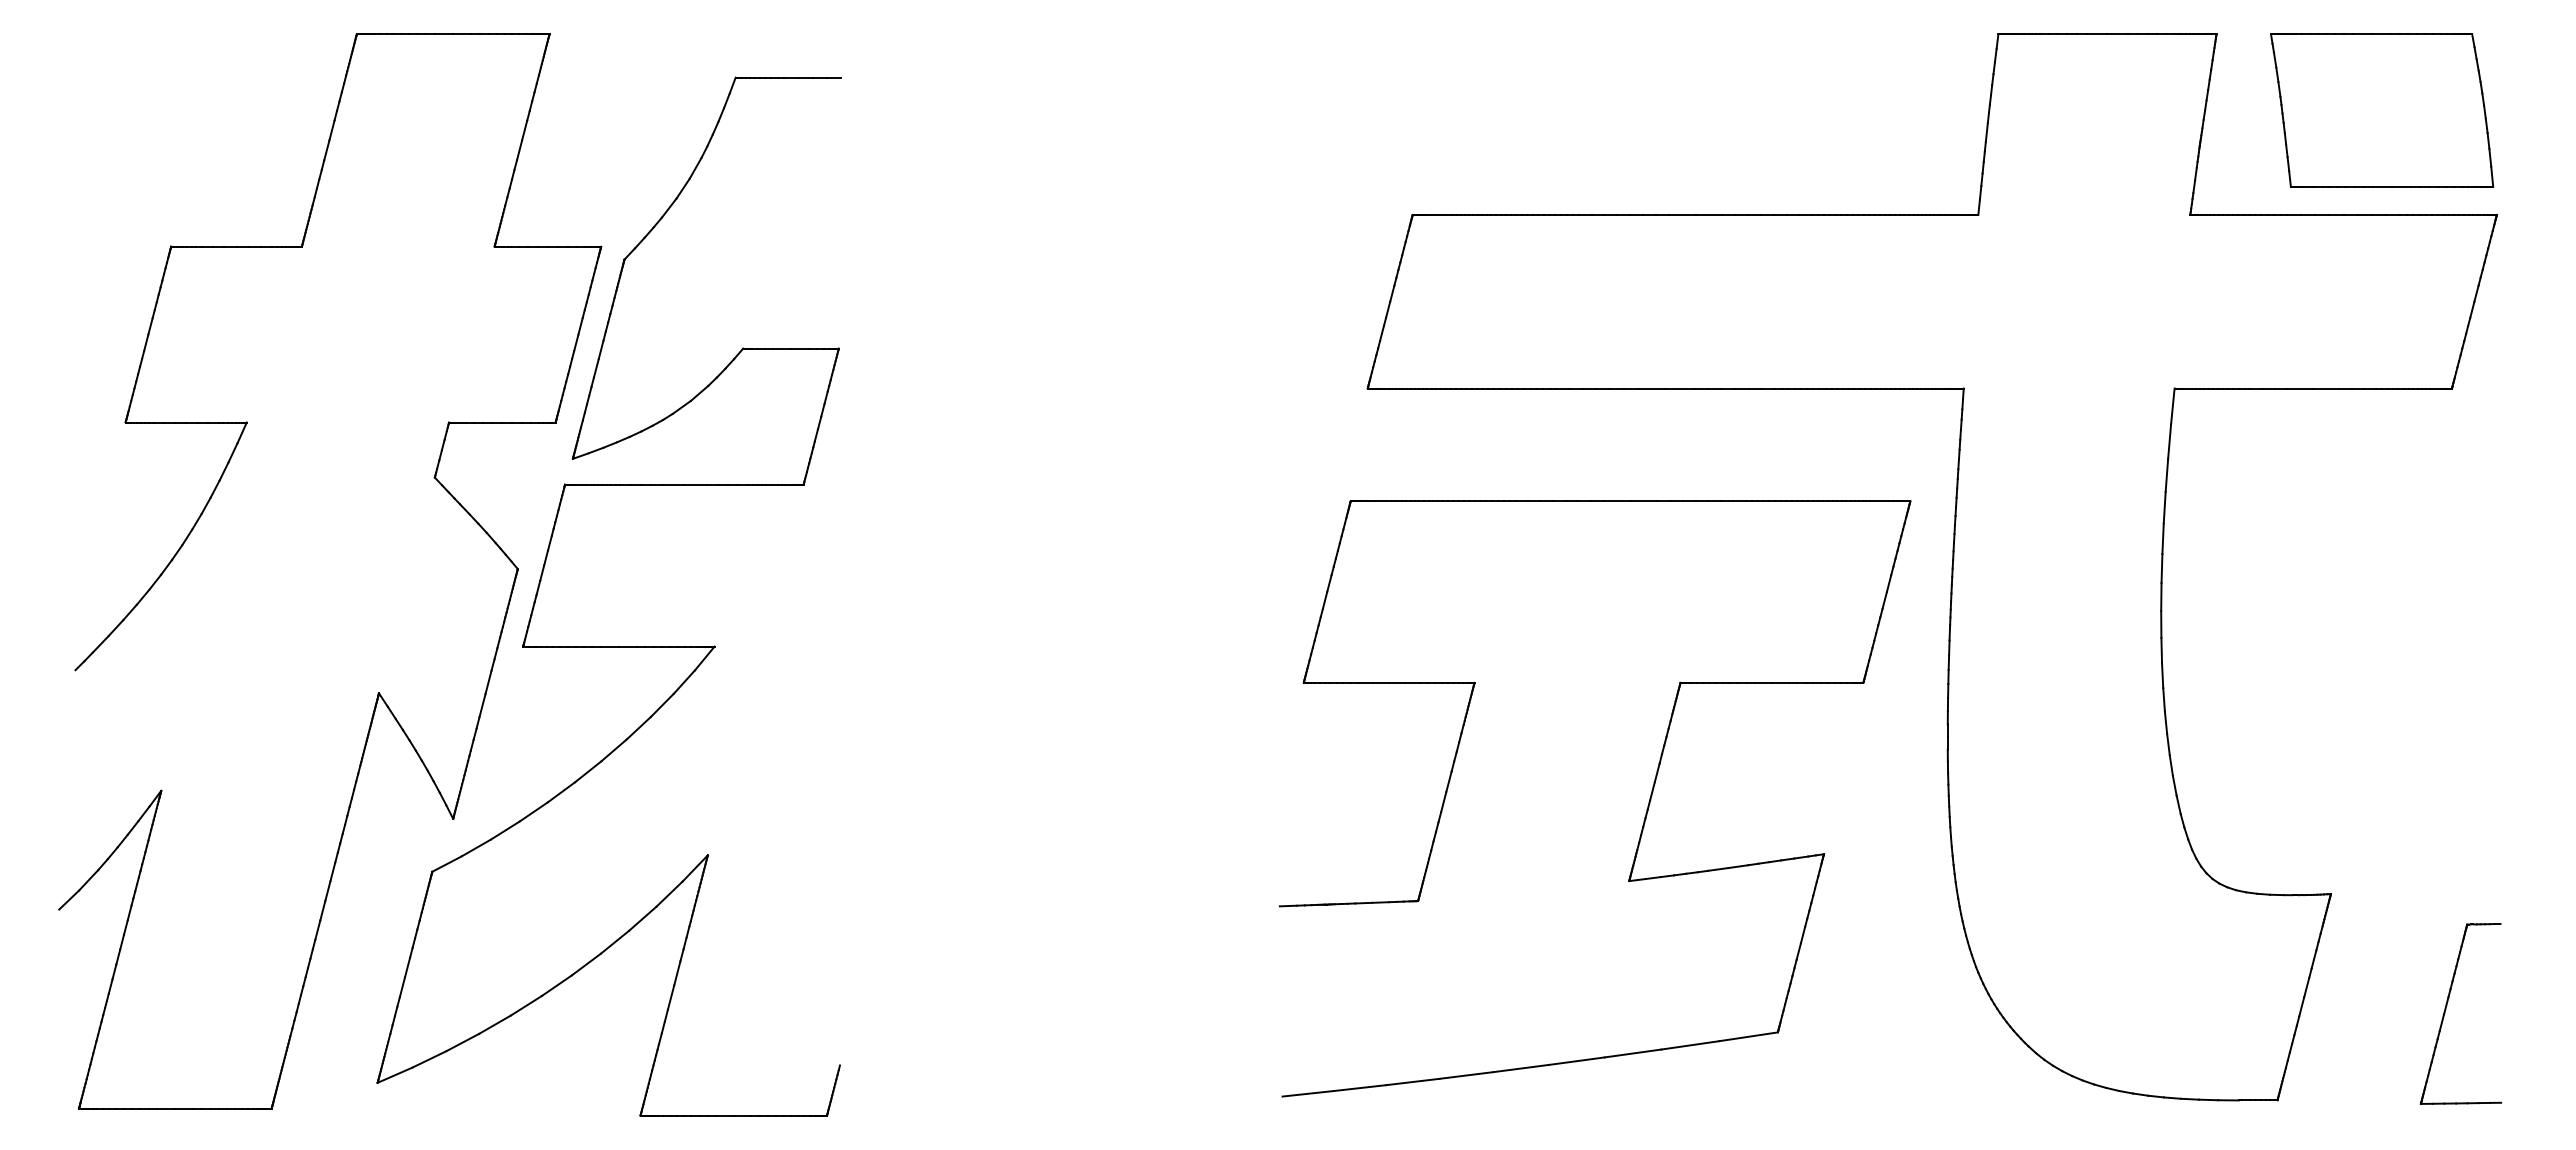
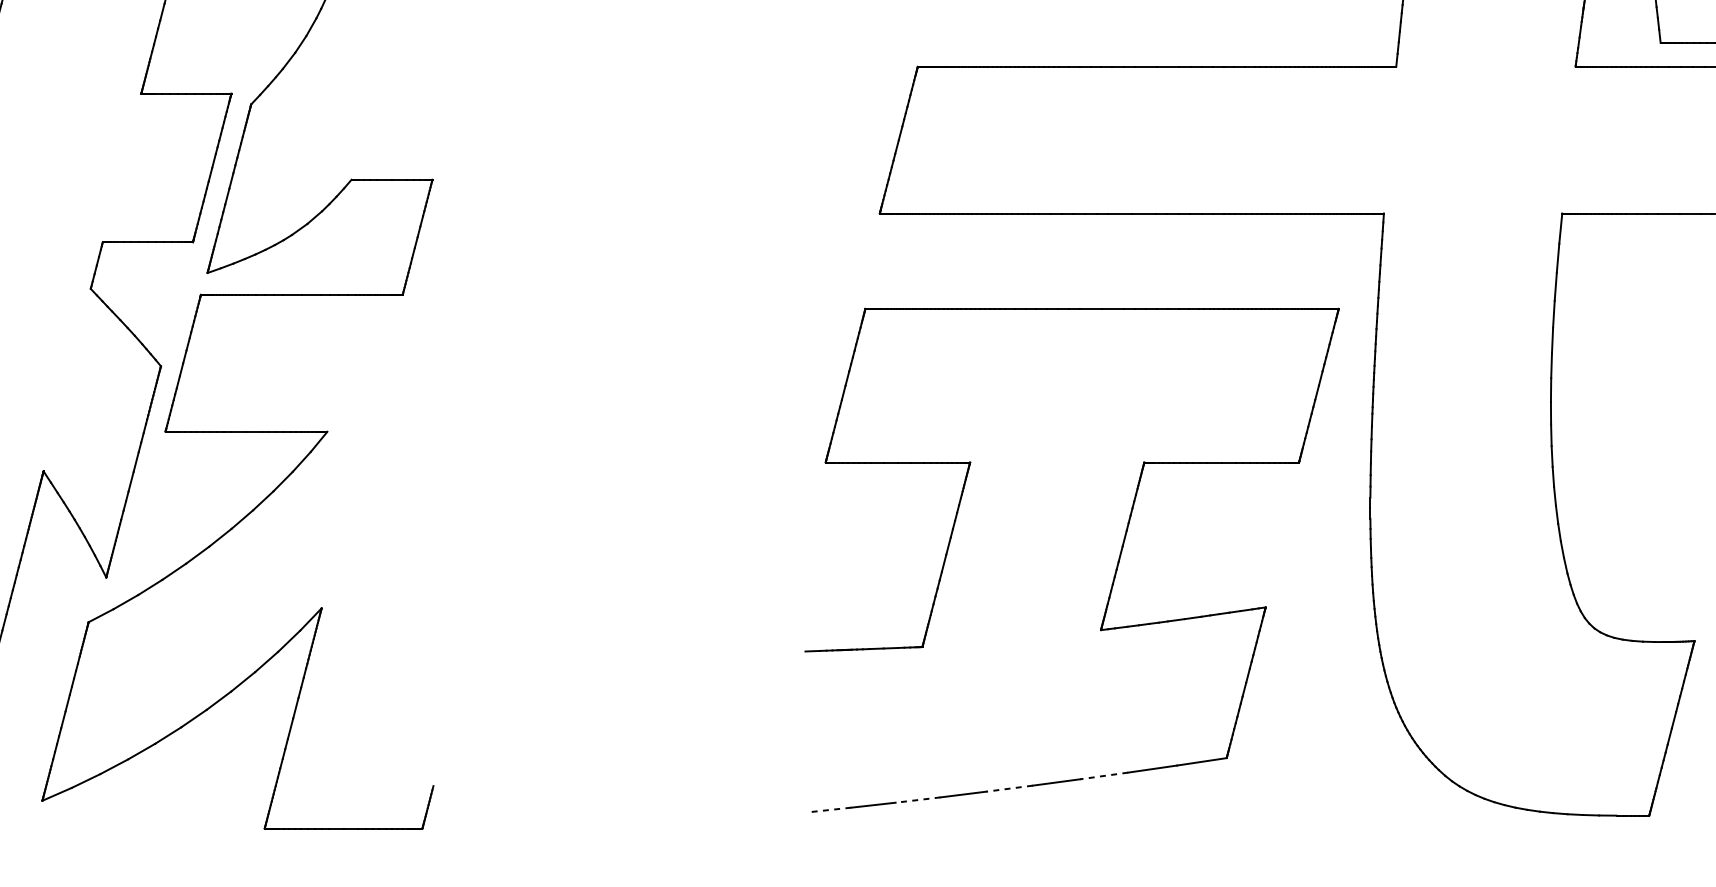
line: (1633, 1053) -> (1104, 775), solid -> dashed
line: (1521, 1068) -> (1009, 788), solid -> dashed
line: (1413, 1081) -> (918, 799), solid -> dashed
line: (1308, 1093) -> (829, 809), solid -> dashed

